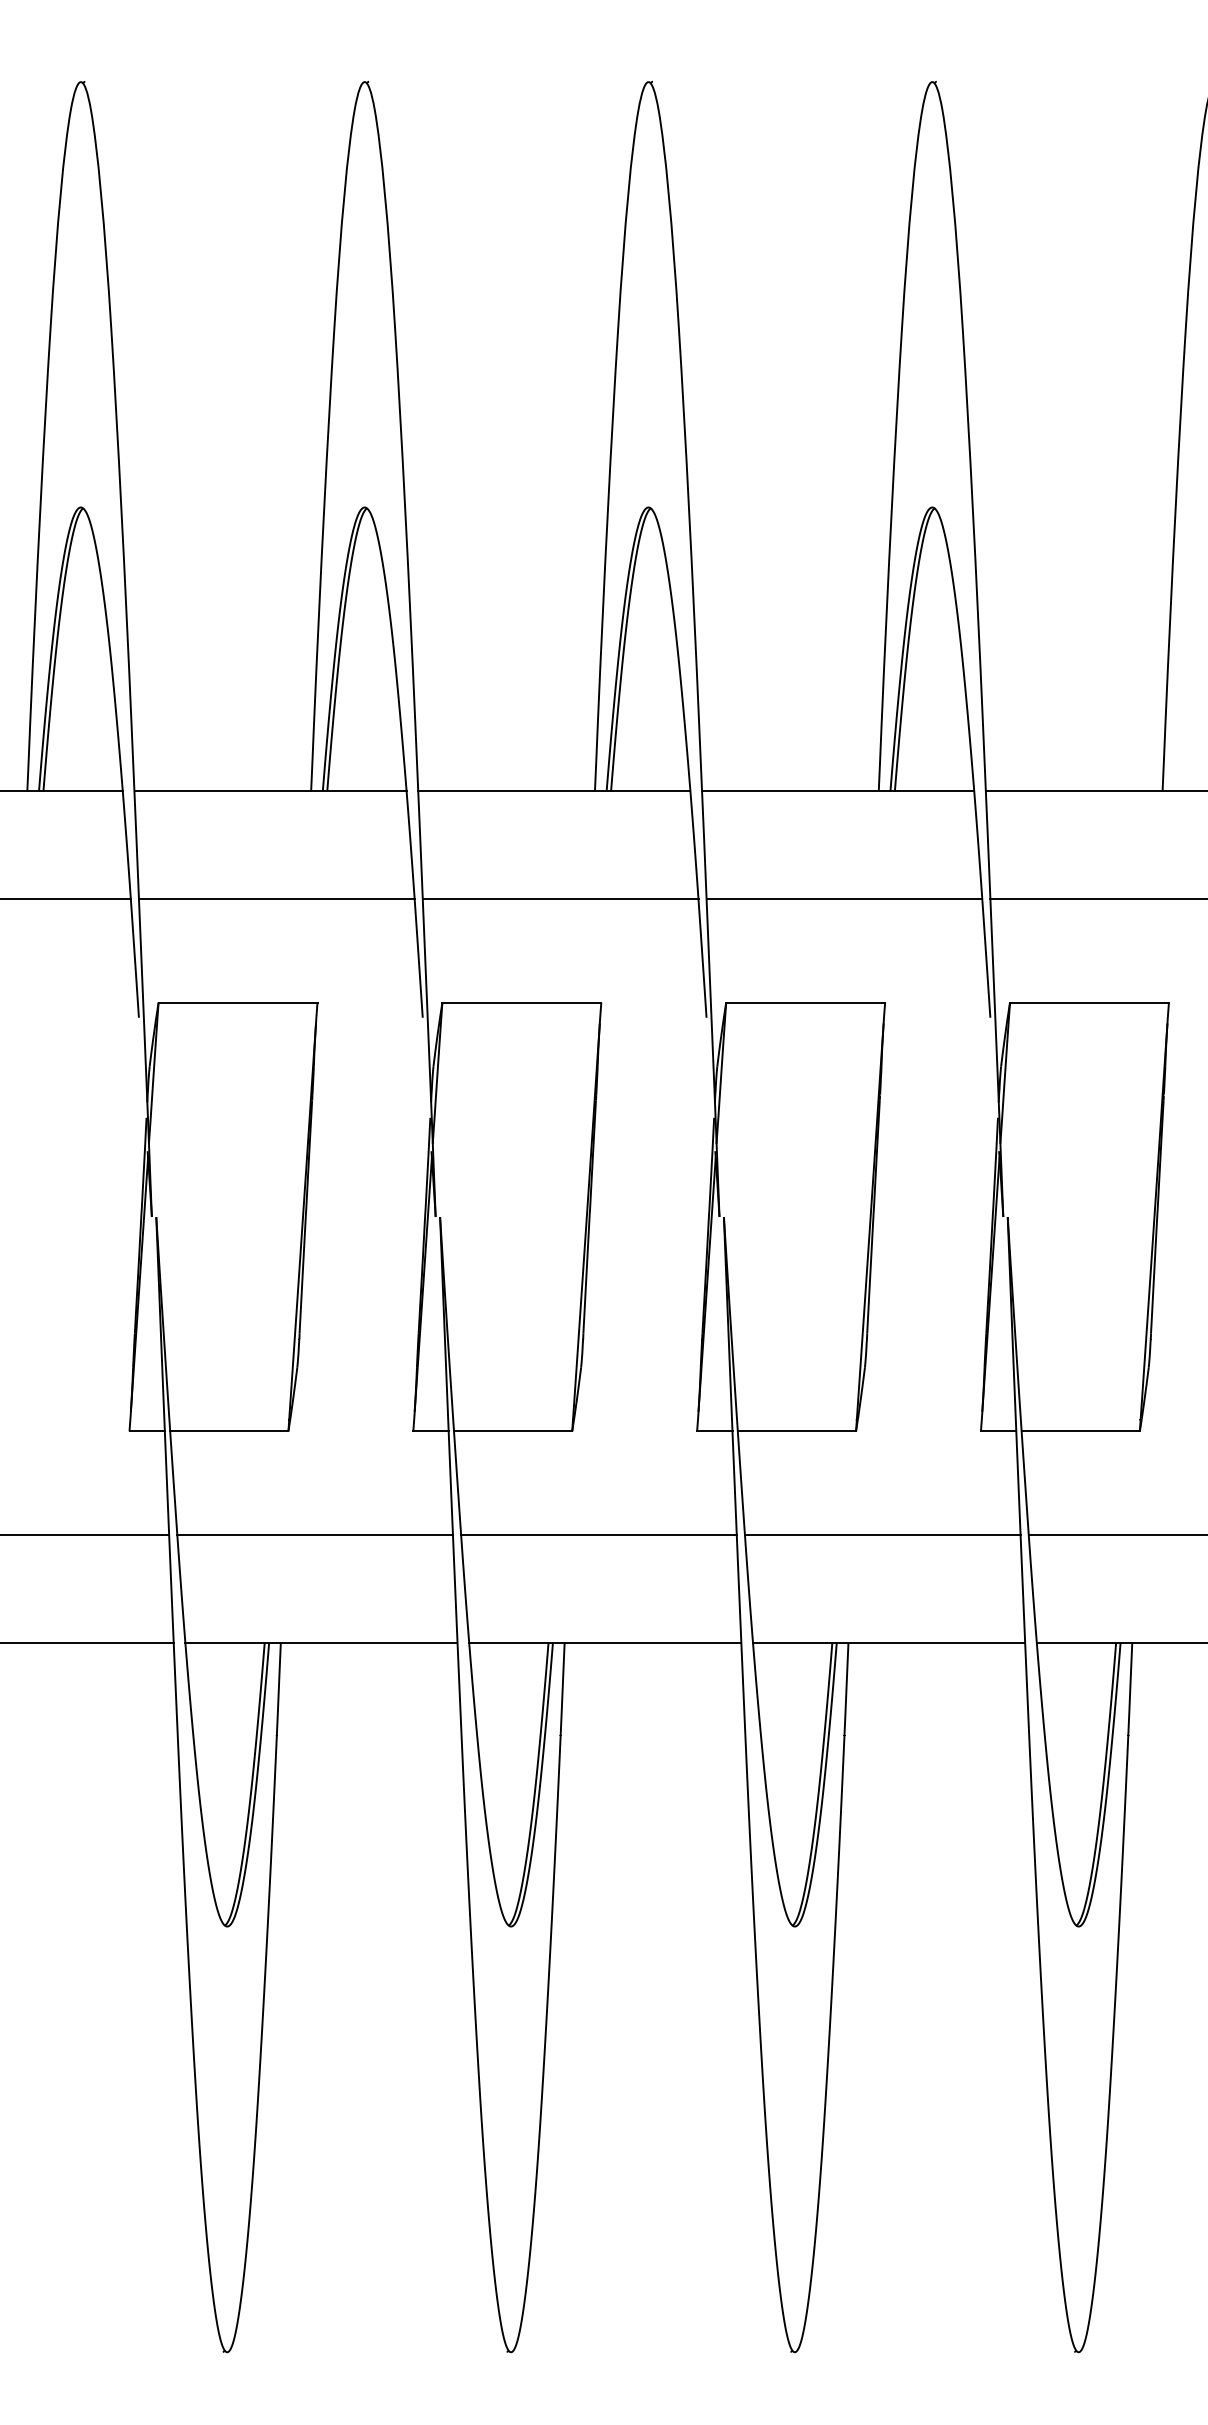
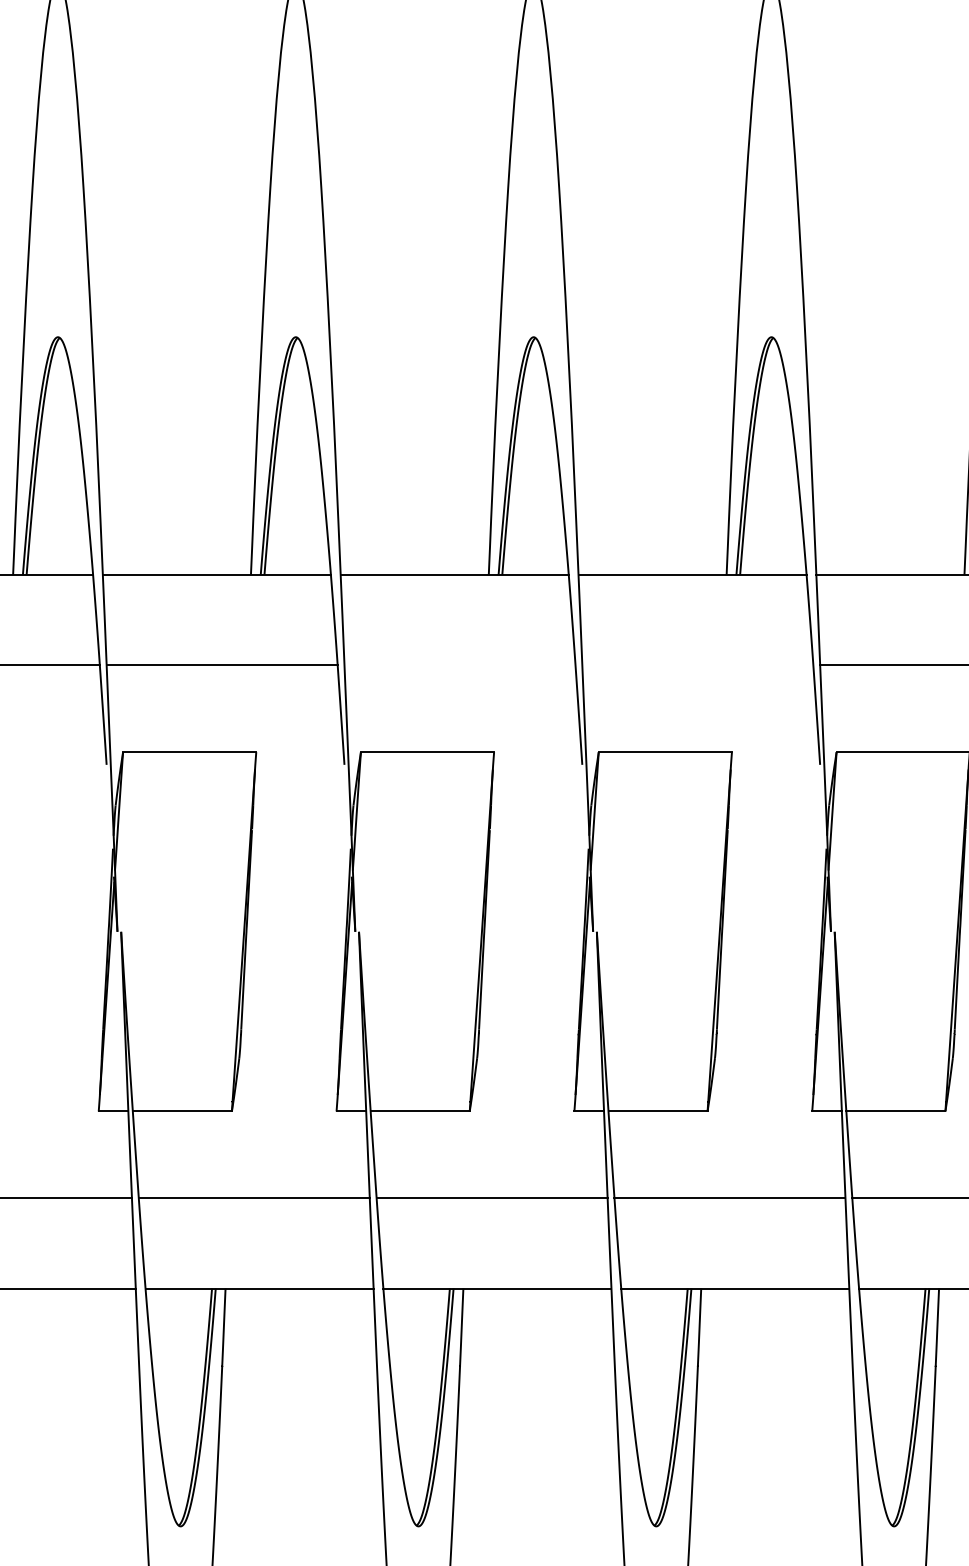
line: (560, 899) -> (459, 665), removed
line: (844, 899) -> (697, 665), removed

